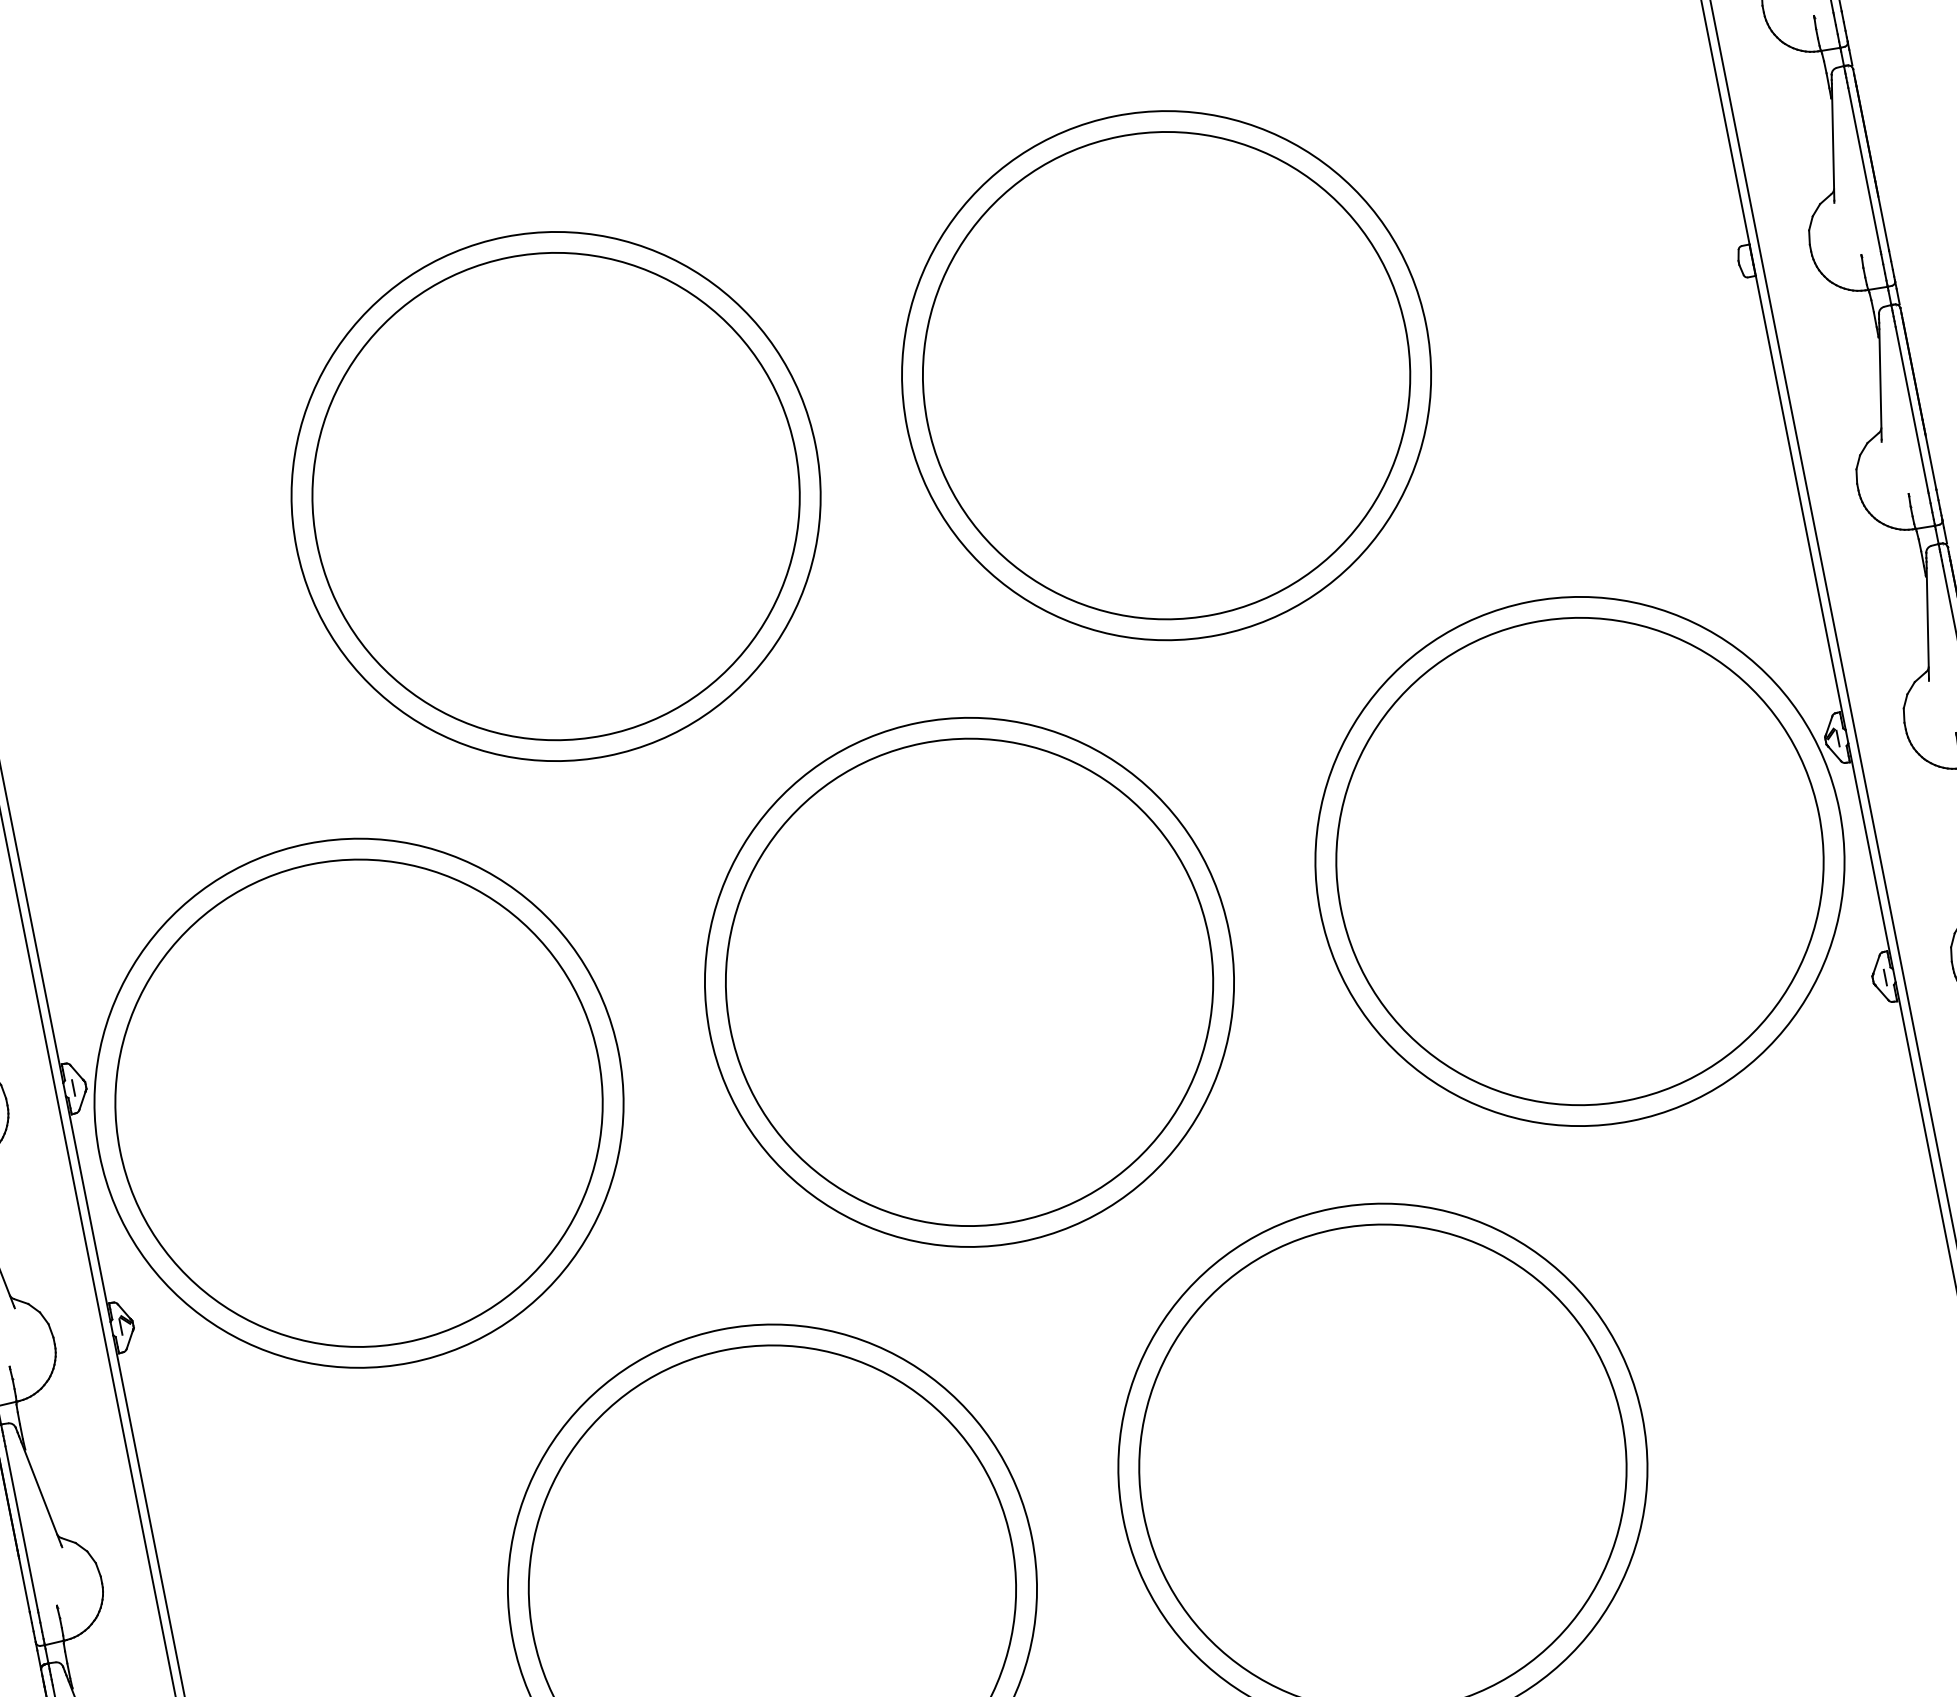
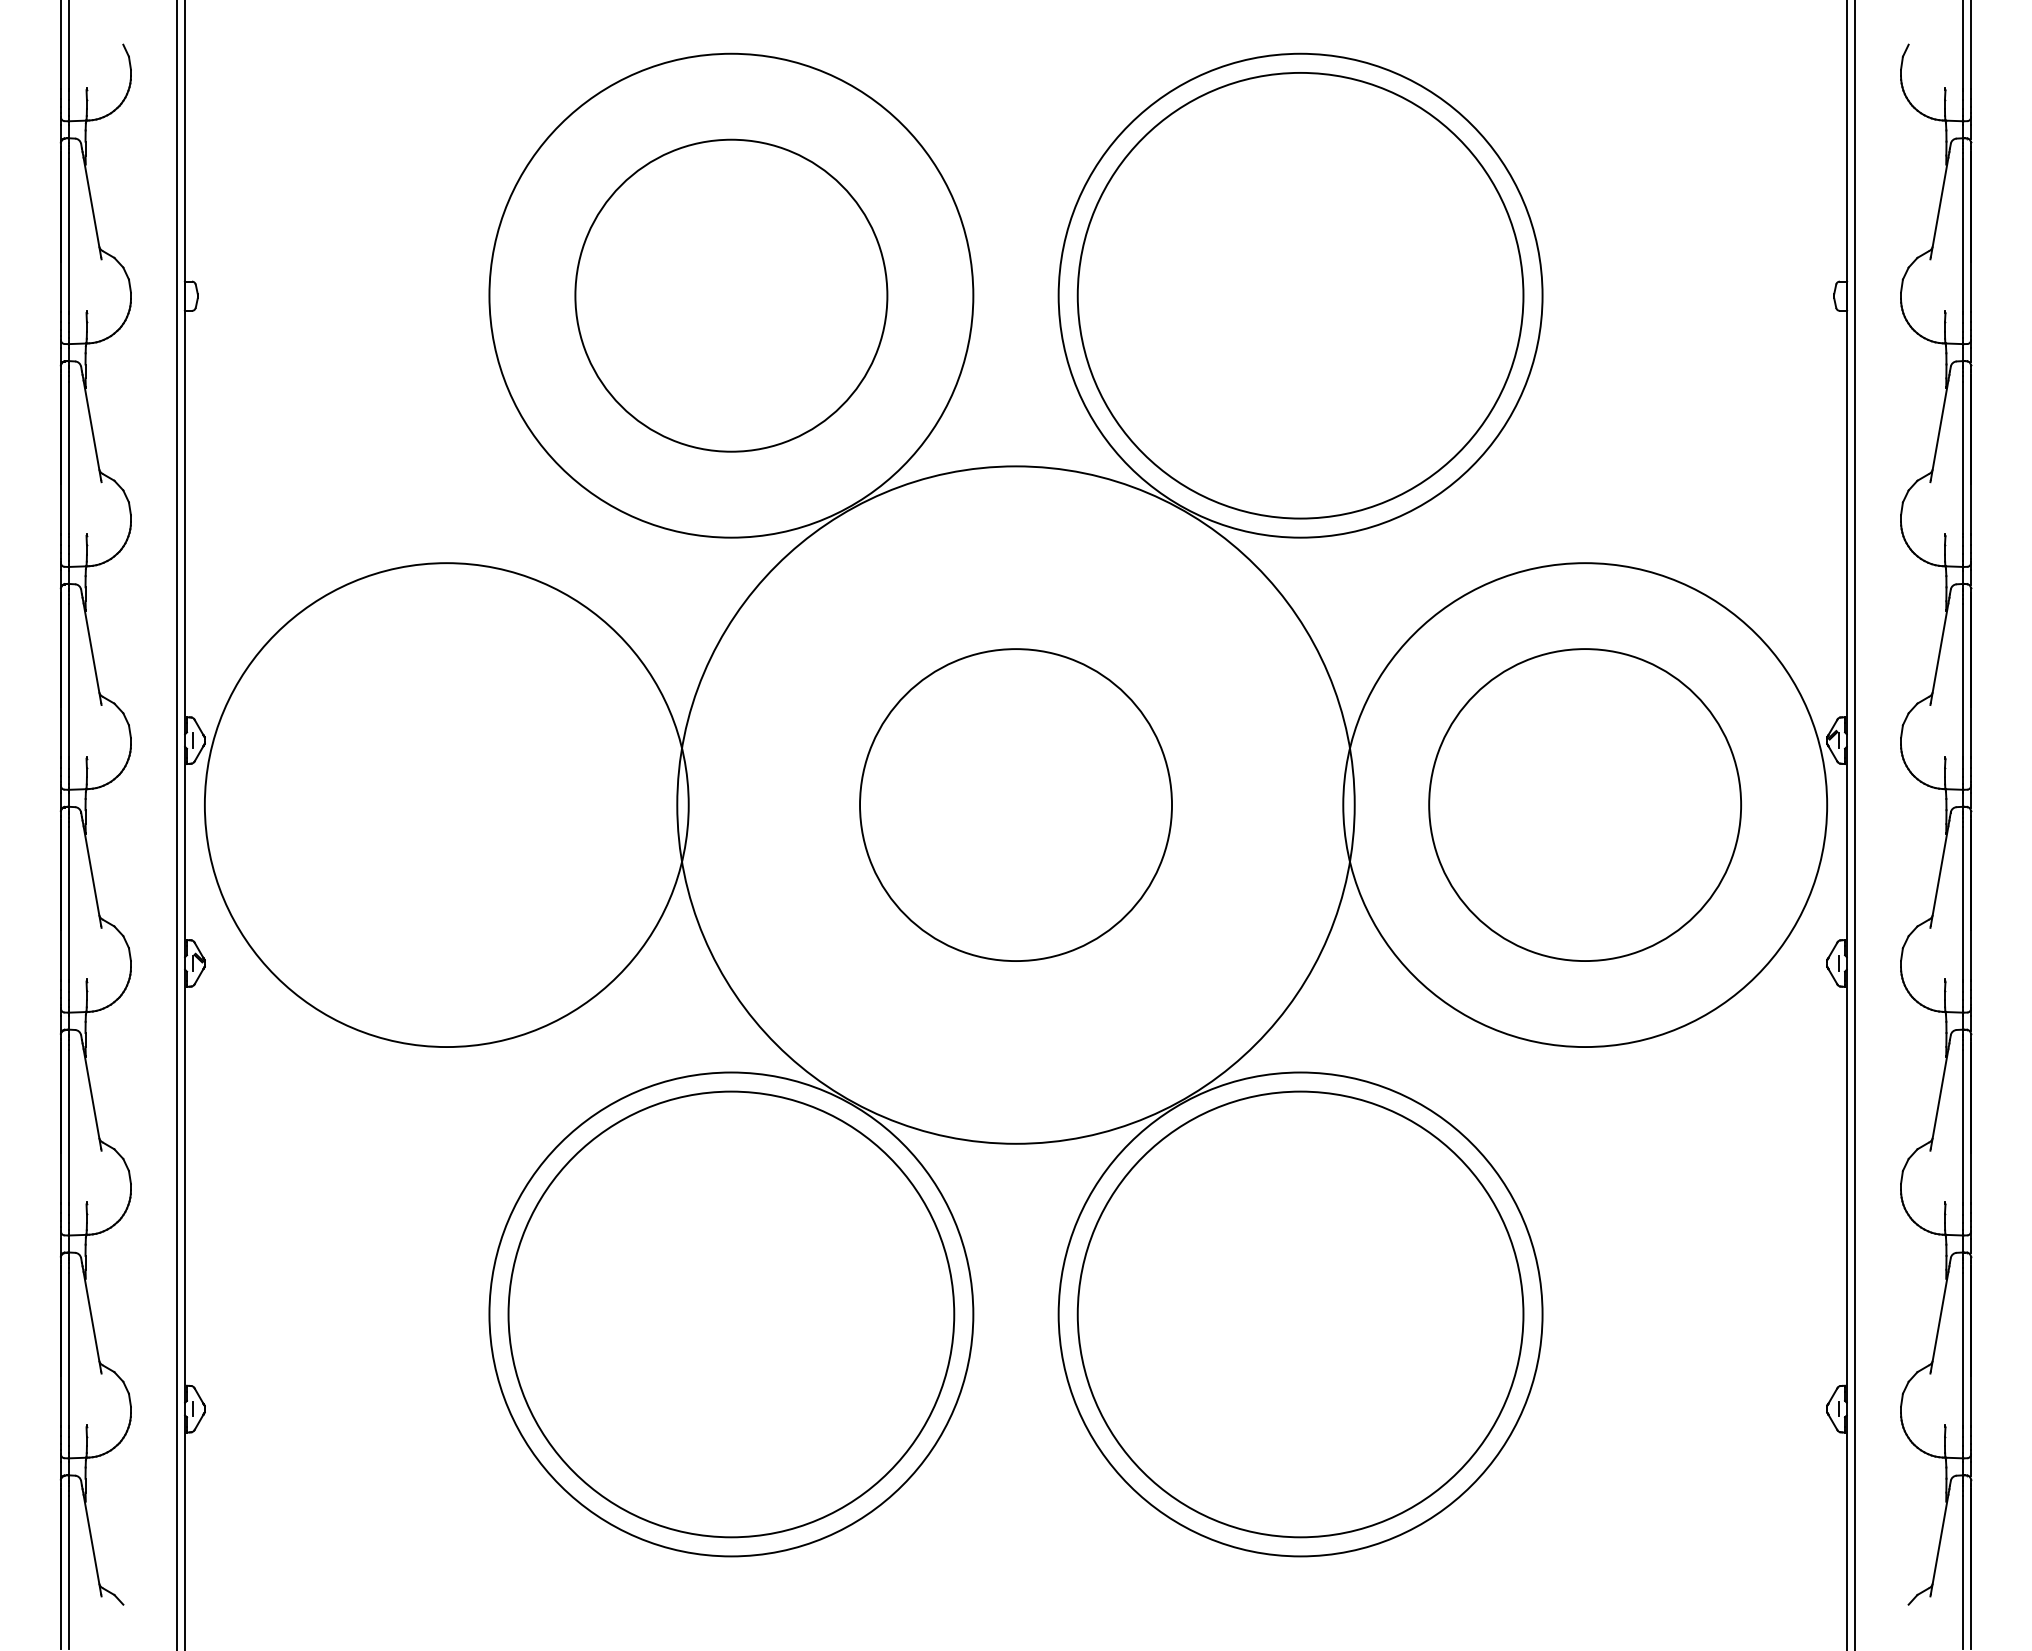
circle: (556, 496) -> (731, 295), size x0.7
circle: (1579, 861) -> (1584, 804), size x0.7
circle: (968, 981) -> (1015, 804), size x0.7
circle: (969, 982) -> (1015, 805), size x1.4
circle: (358, 1102) -> (446, 804), removed

